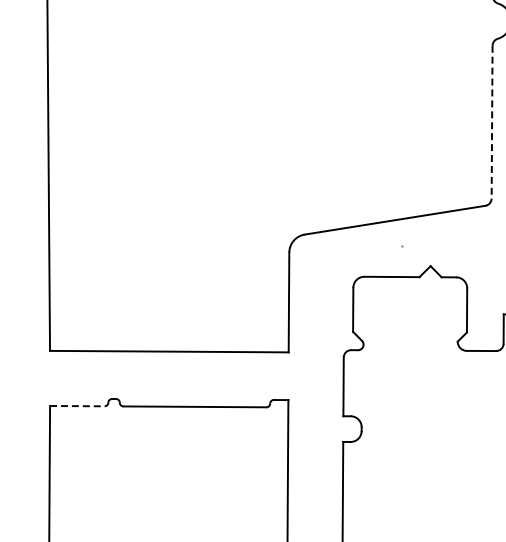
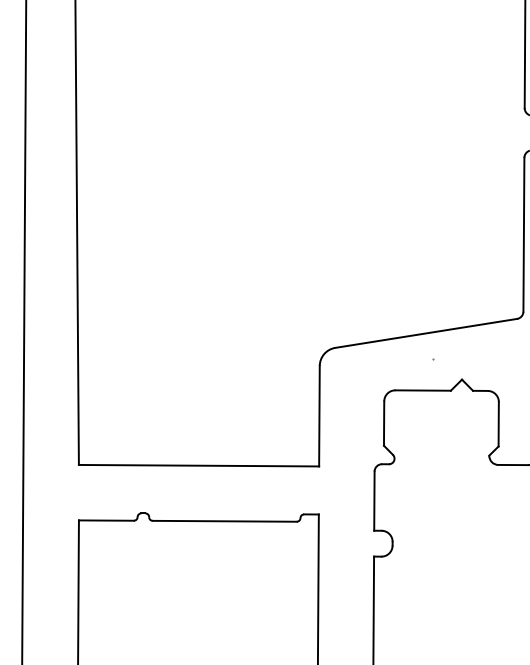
line: (491, 121) -> (523, 234), dashed -> solid
line: (77, 406) -> (106, 520), dashed -> solid

